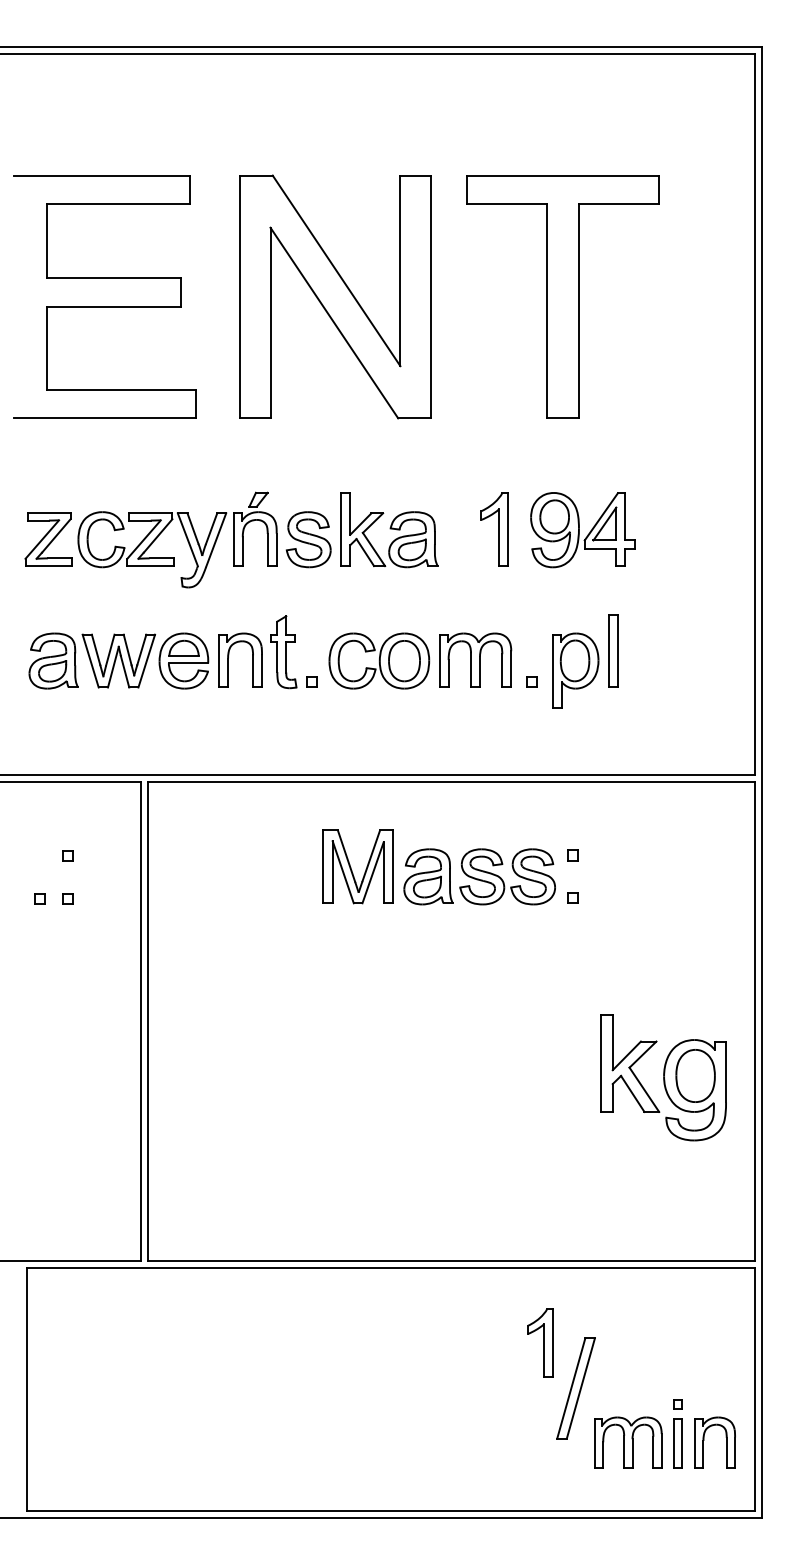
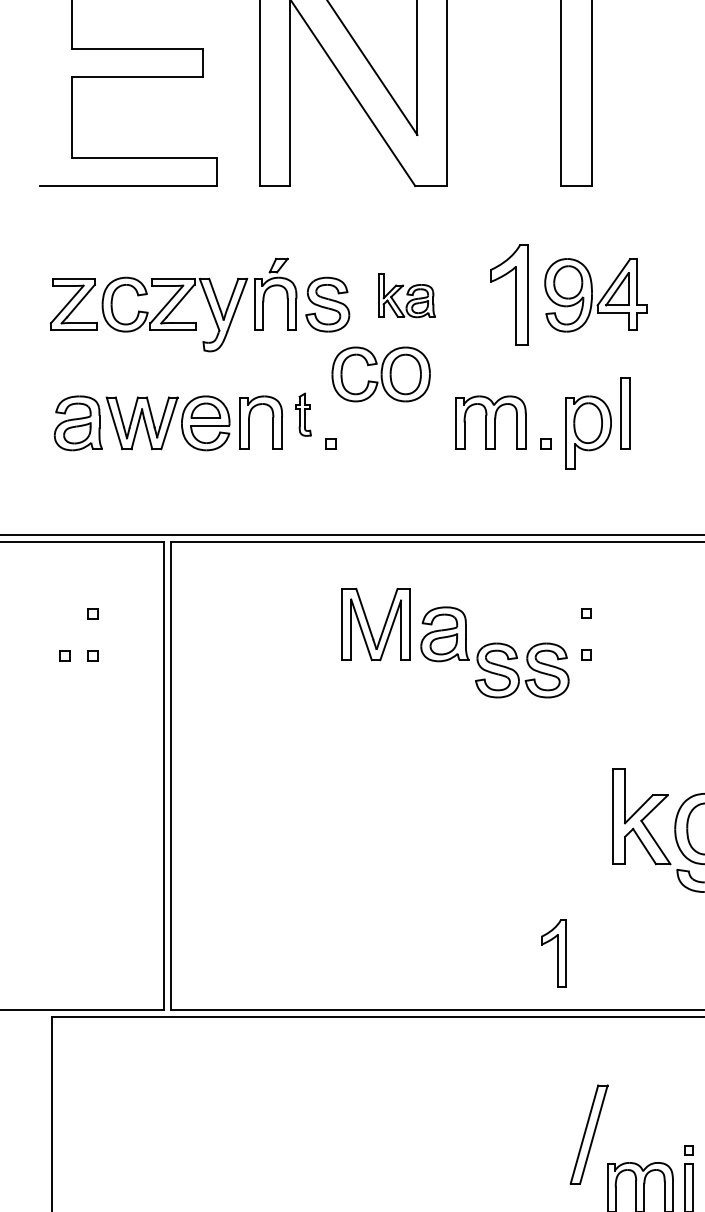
part: (494, 529) -> (509, 294), size x1.4
part: (389, 530) -> (406, 295), size x0.6
part: (283, 652) -> (303, 414), size x0.6
part: (379, 660) -> (381, 373), moved
part: (507, 876) -> (522, 670), moved
part: (540, 1342) -> (554, 952), moved

